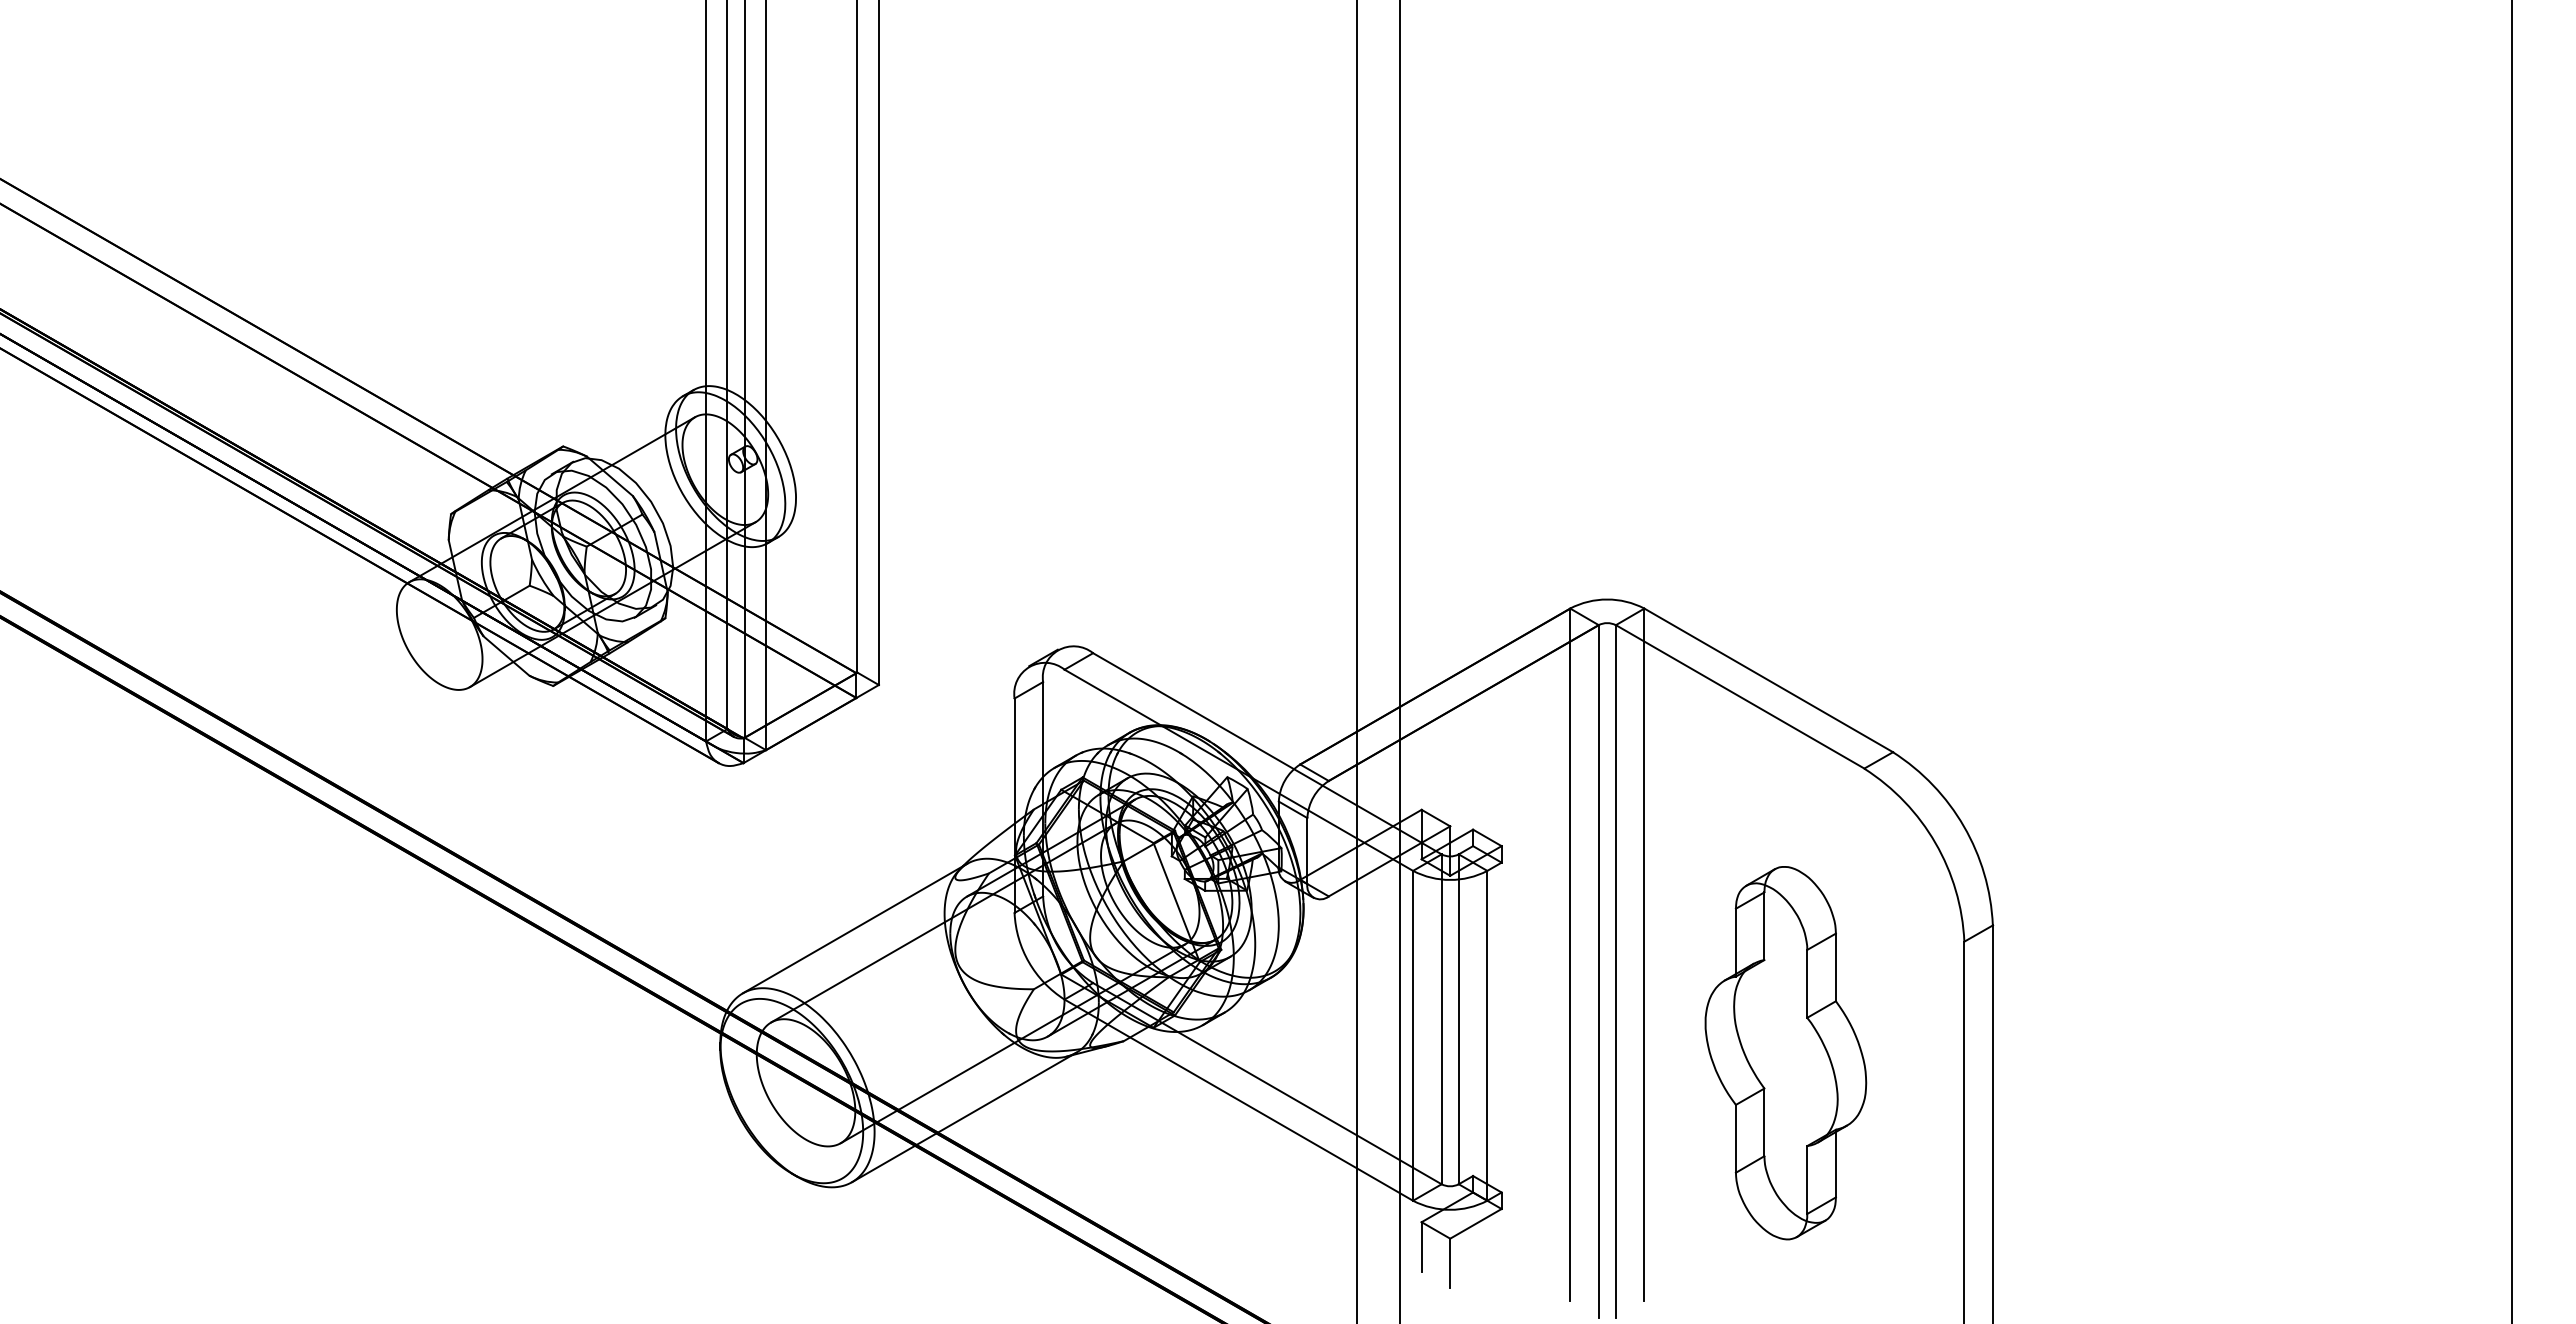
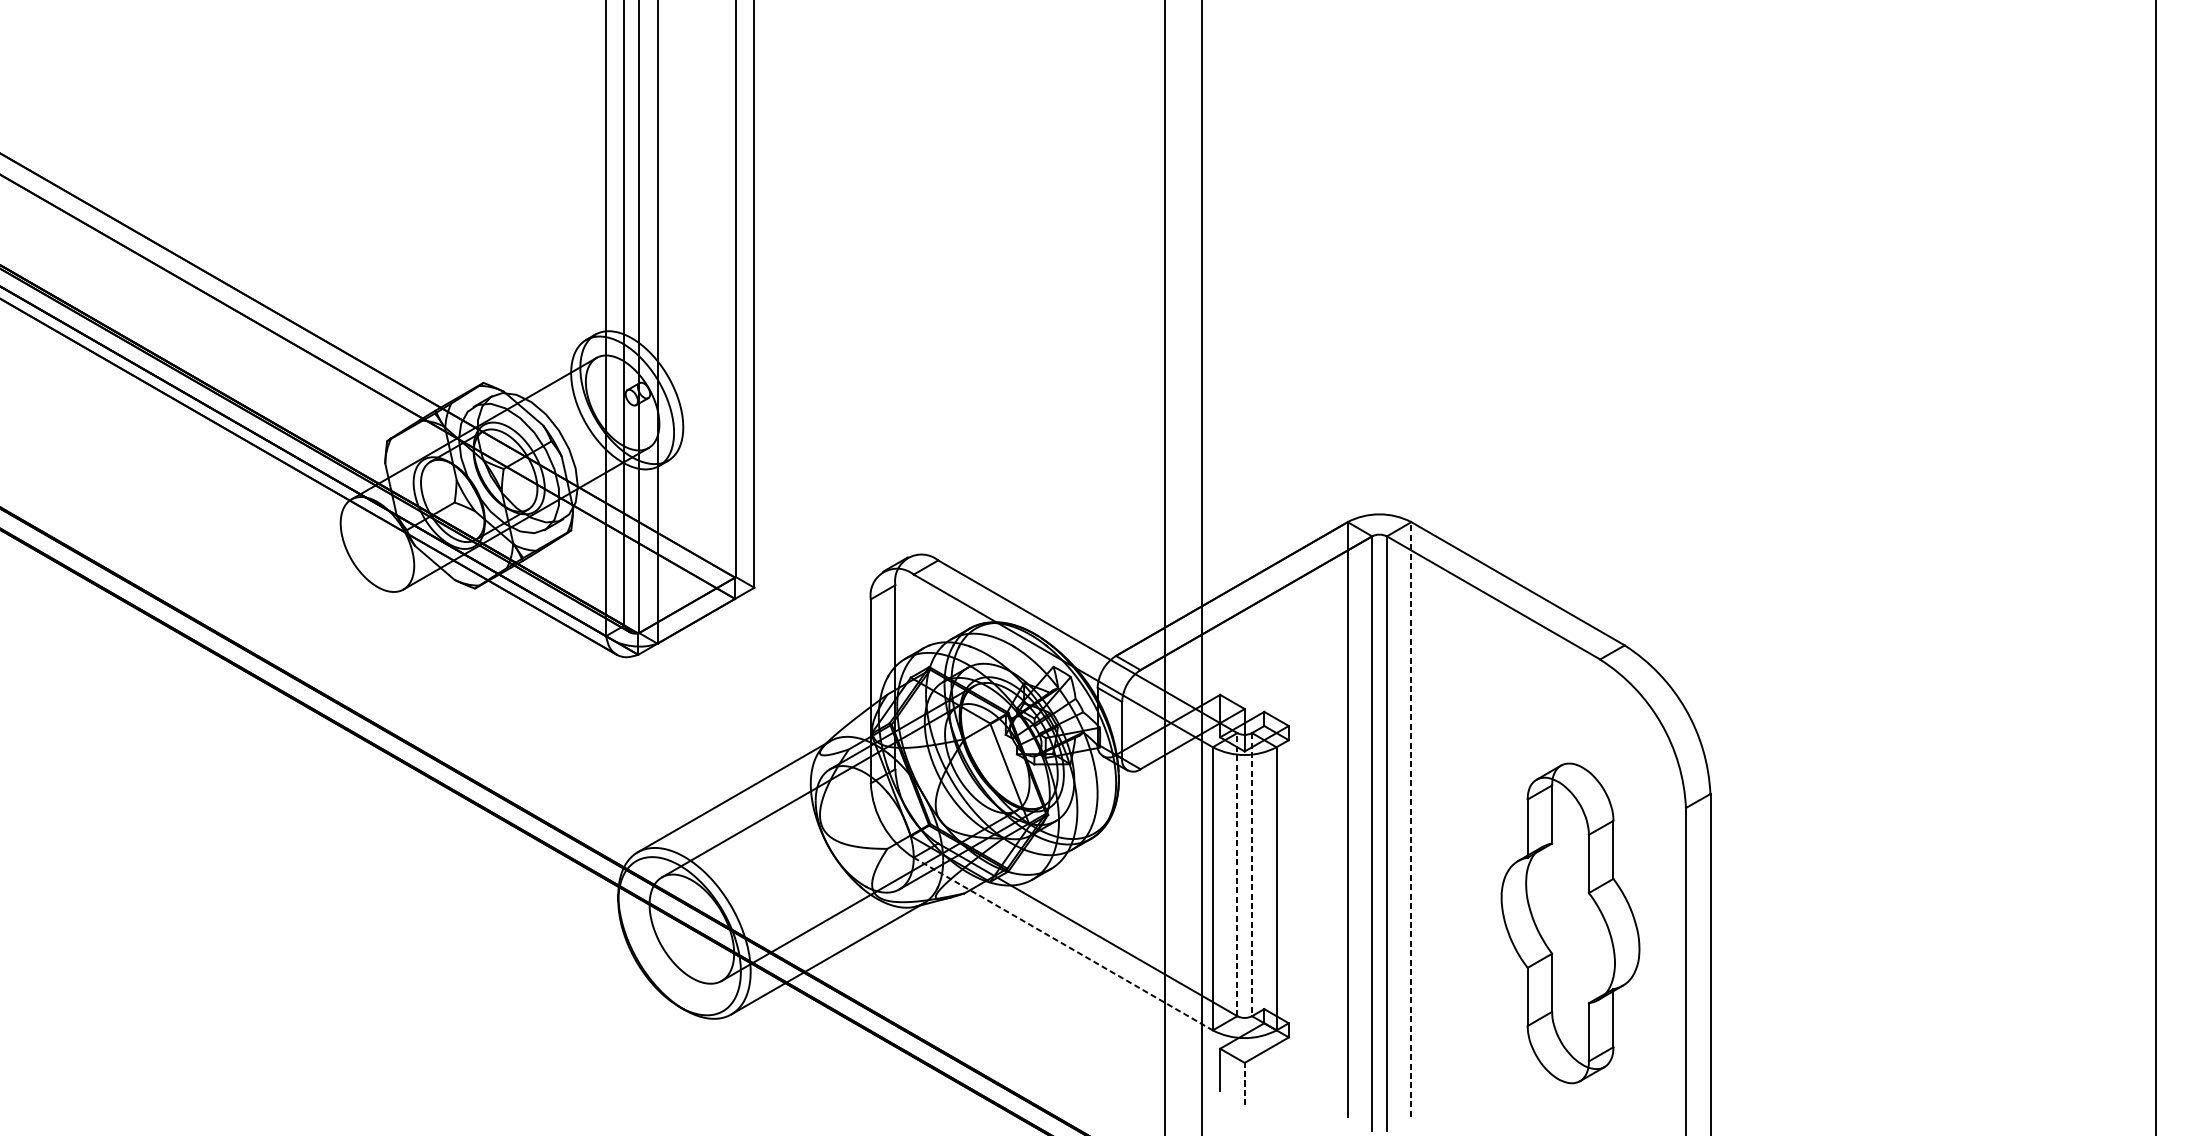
line: (1644, 954) -> (1411, 819), solid -> dashed
line: (1441, 1019) -> (1237, 874), solid -> dashed
line: (1458, 1019) -> (1251, 874), solid -> dashed
part: (1785, 1053) -> (1570, 923), moved
line: (1239, 1100) -> (1063, 944), solid -> dashed
line: (1450, 1263) -> (1244, 1084), solid -> dashed

